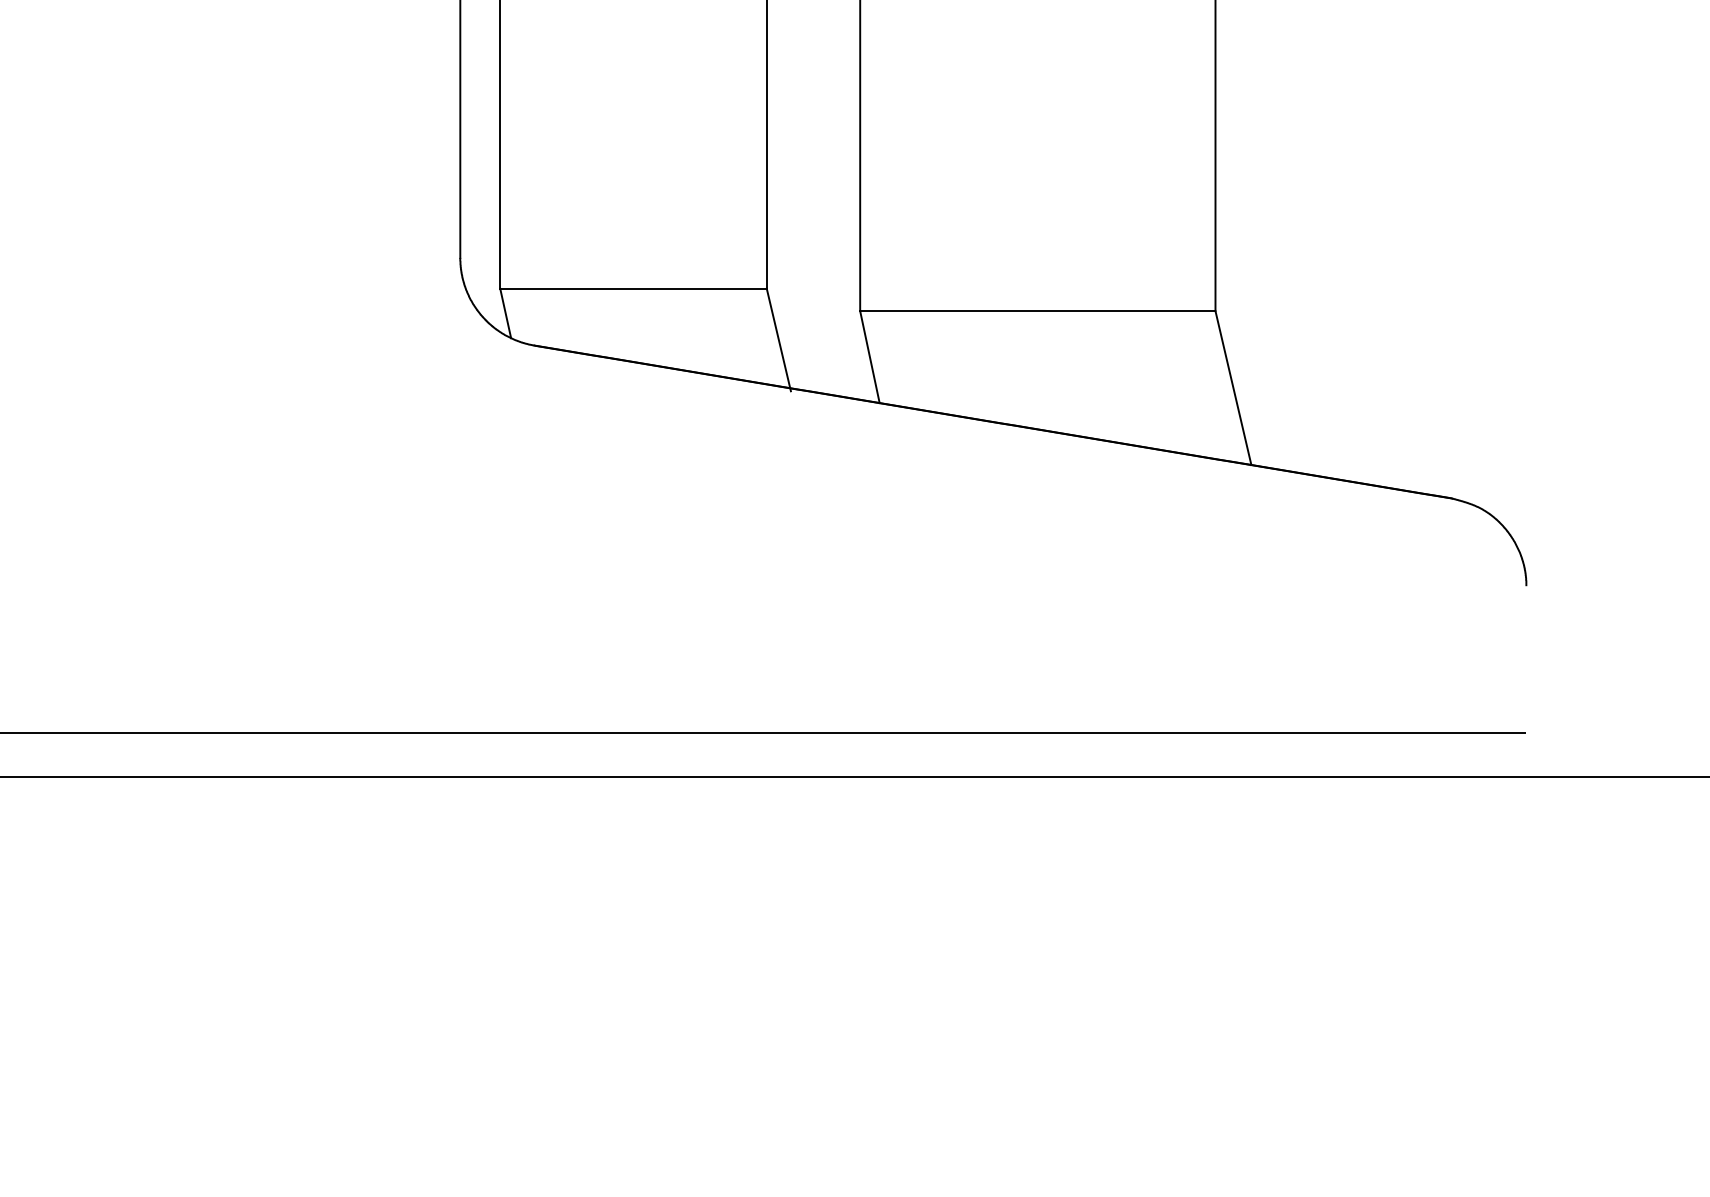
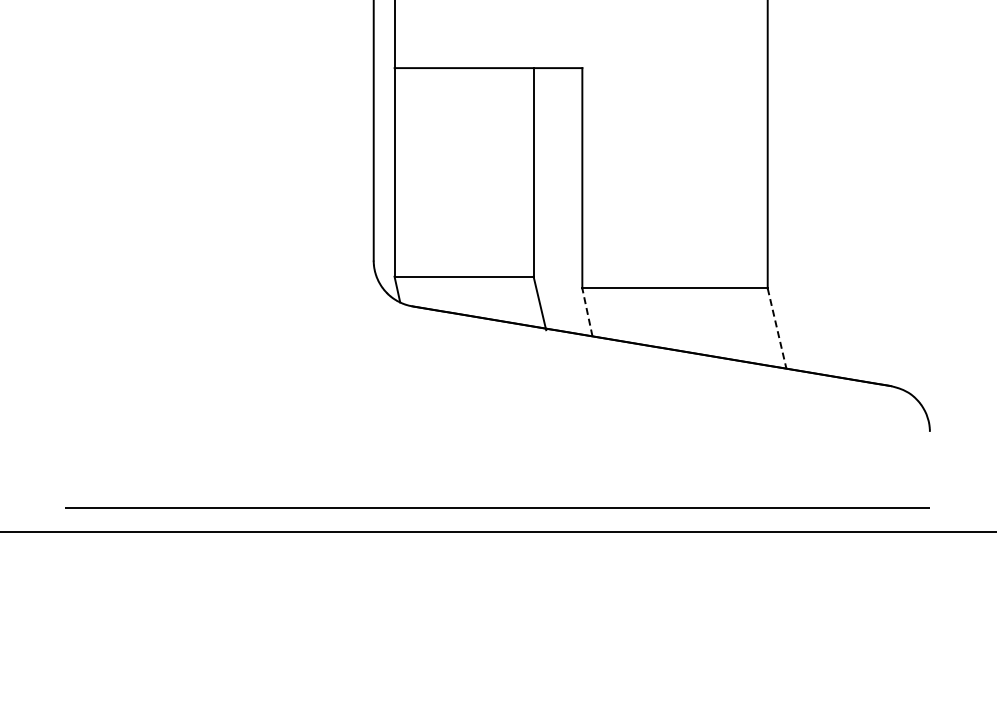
line: (870, 357) -> (587, 312), solid -> dashed
line: (1234, 389) -> (777, 329), solid -> dashed

